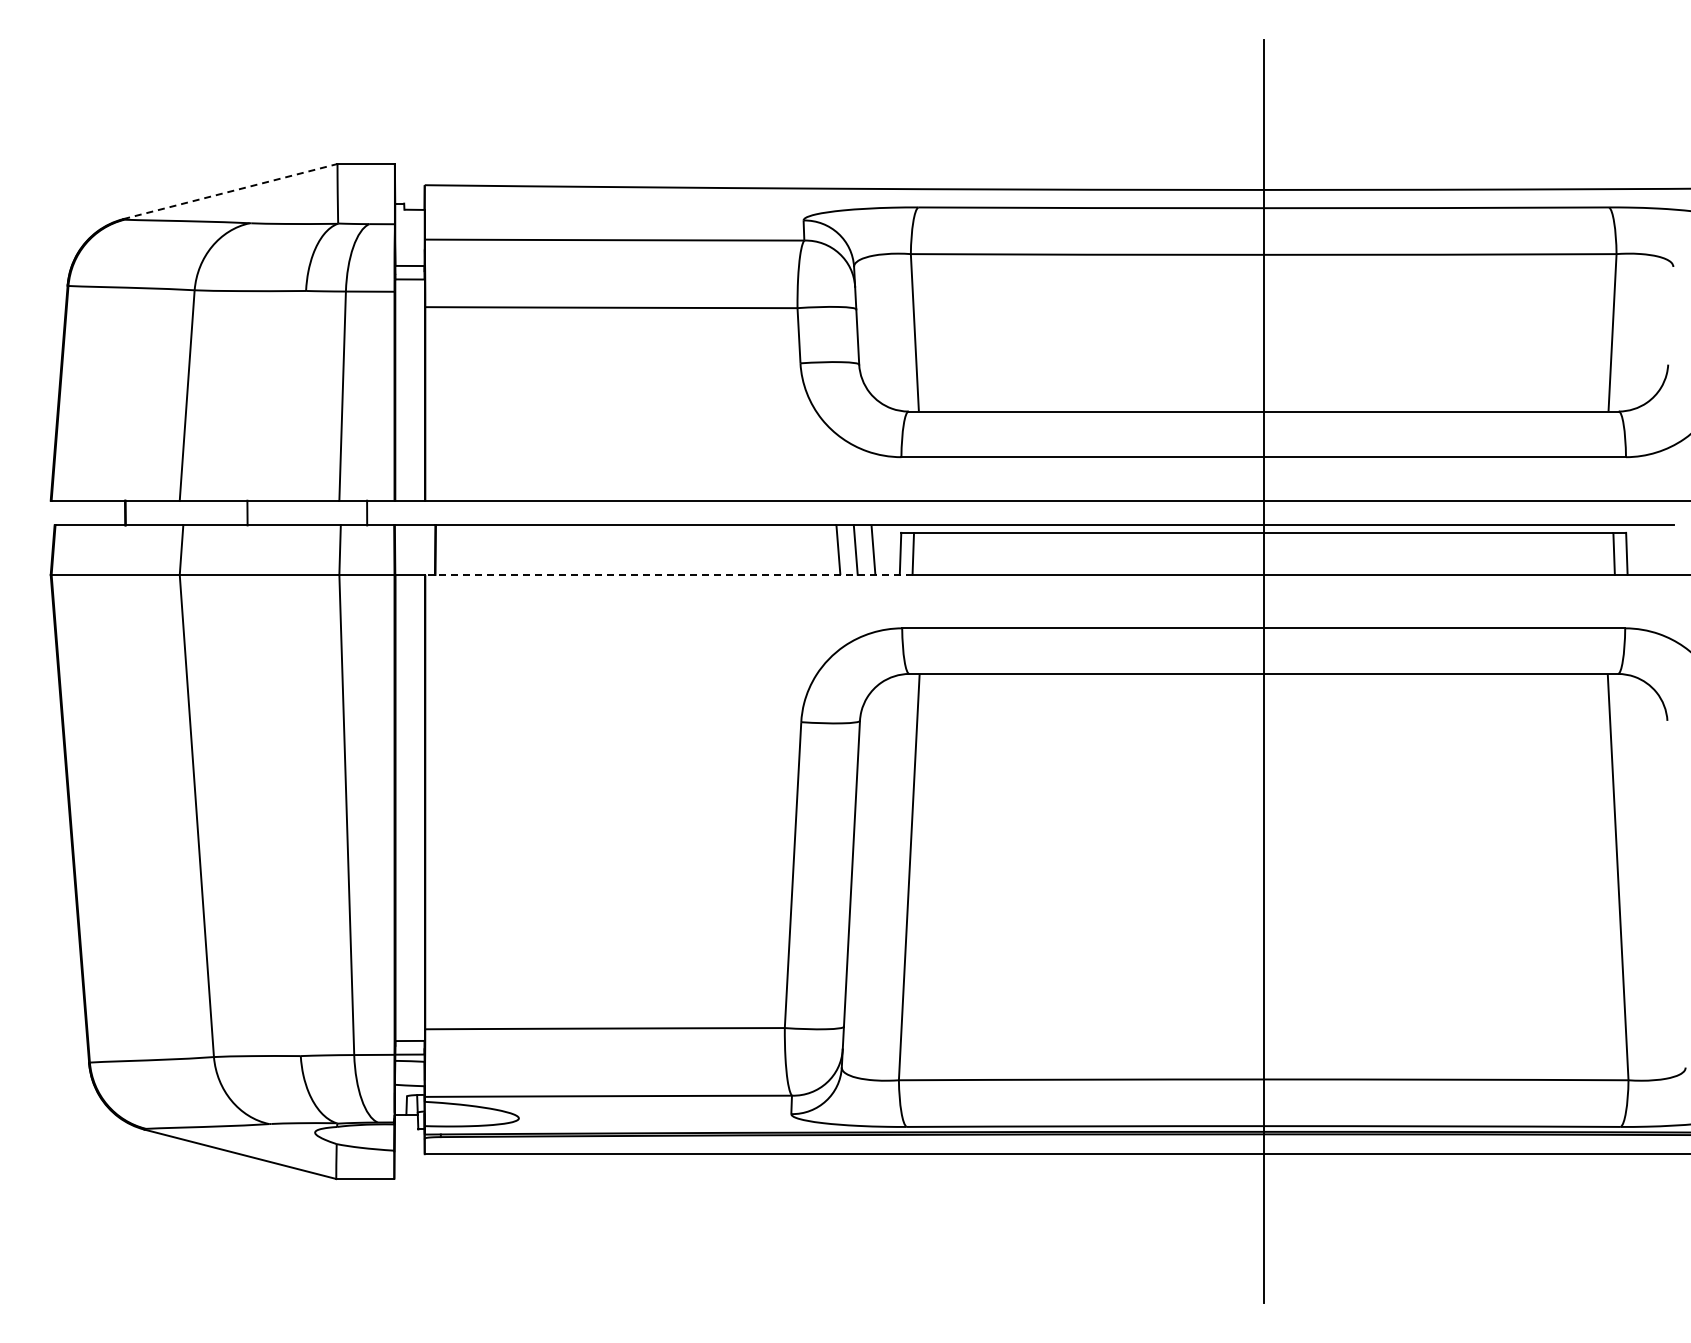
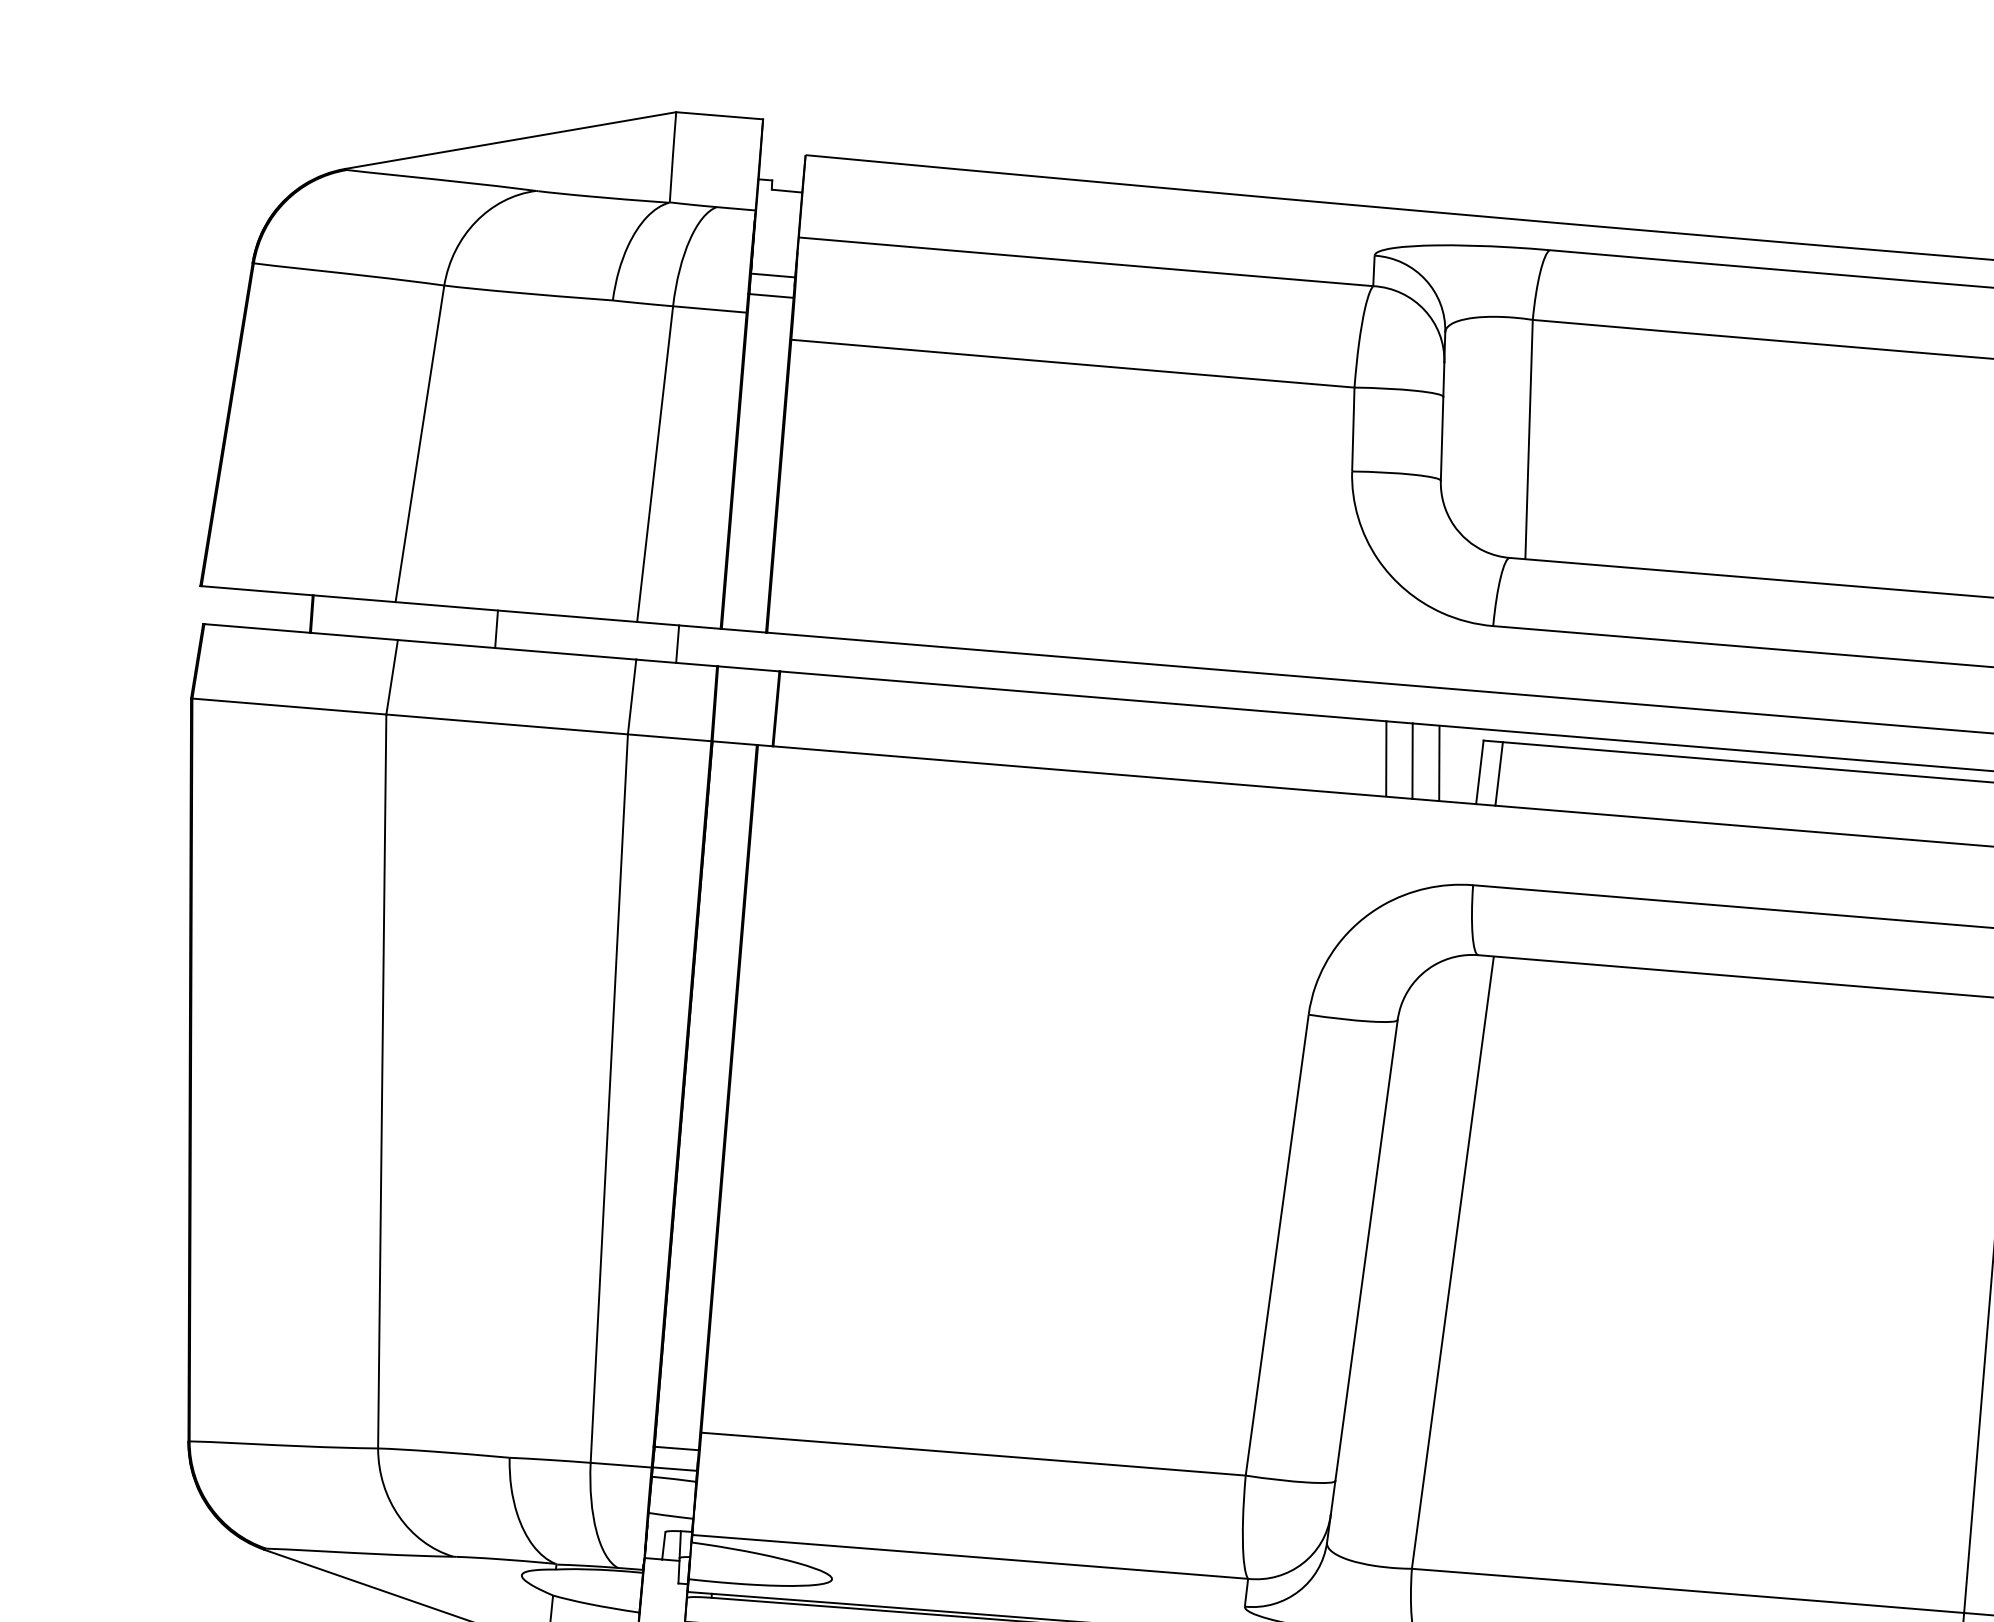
line: (230, 191) -> (510, 140), dashed -> solid
line: (668, 574) -> (1126, 774), dashed -> solid

